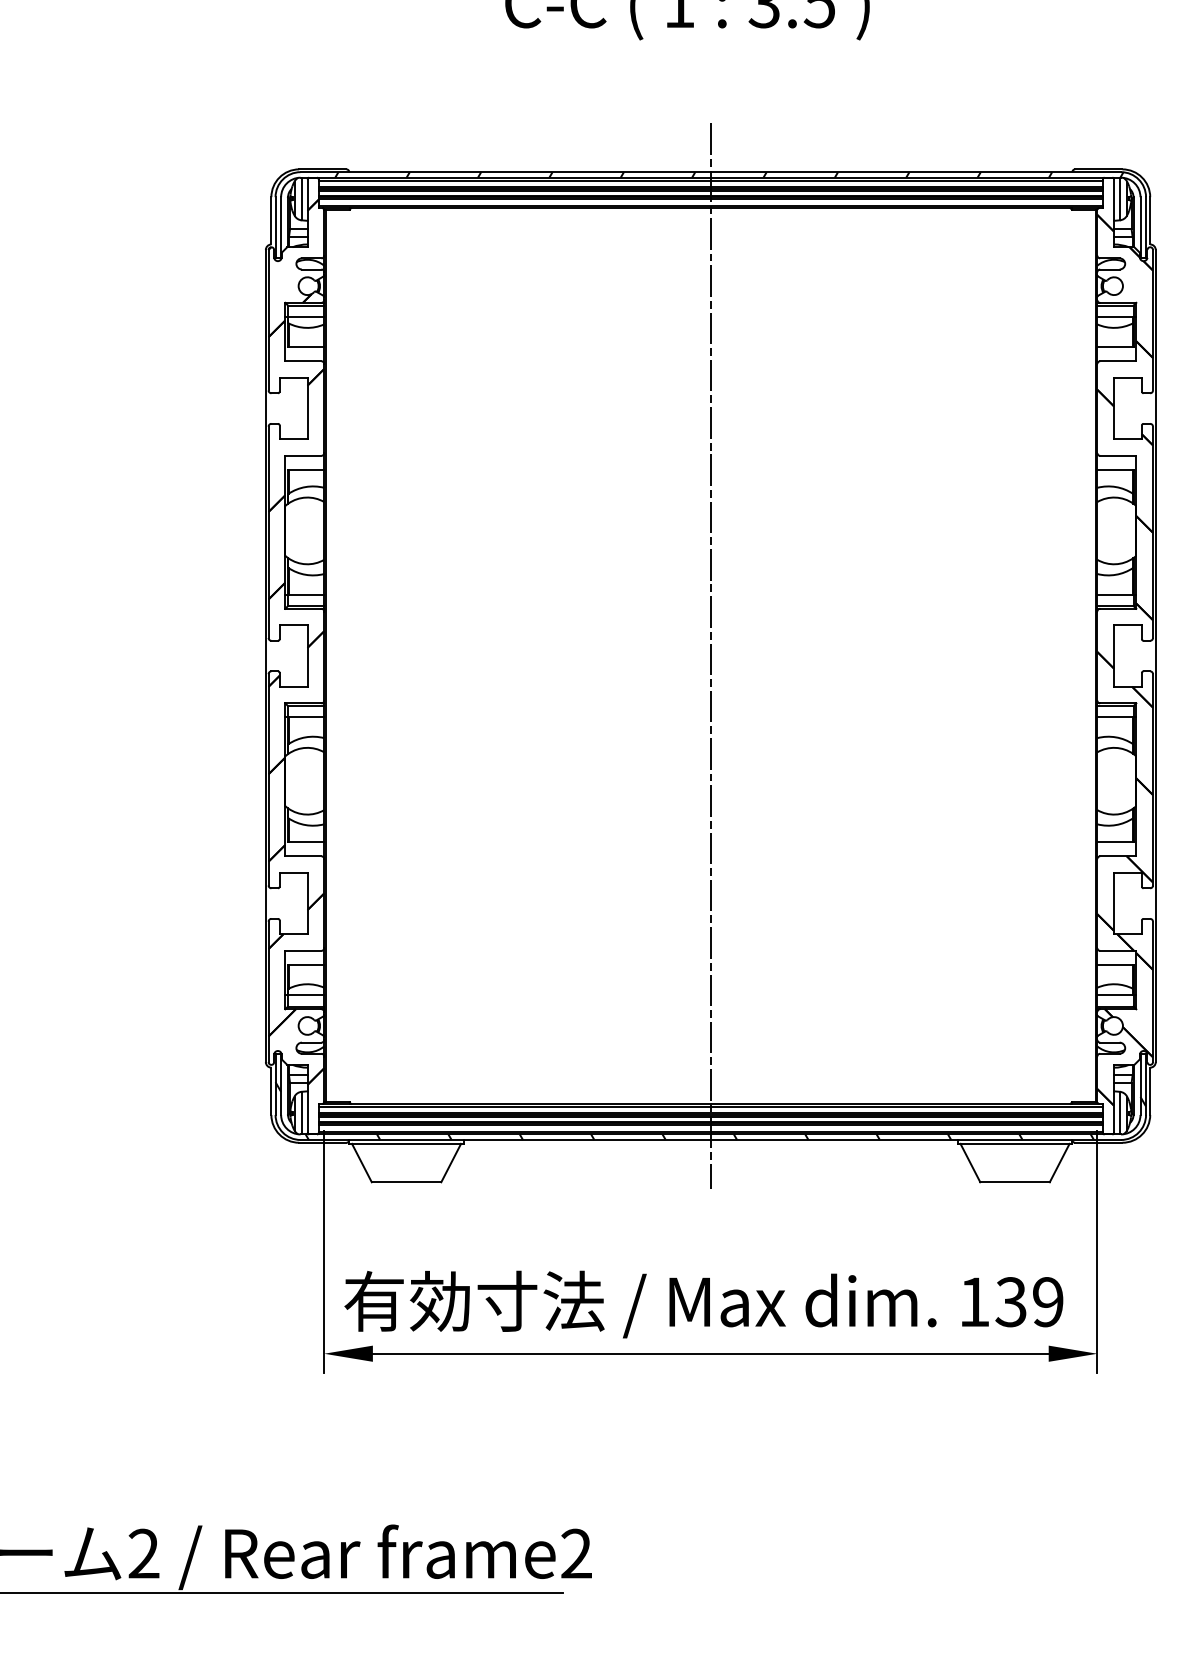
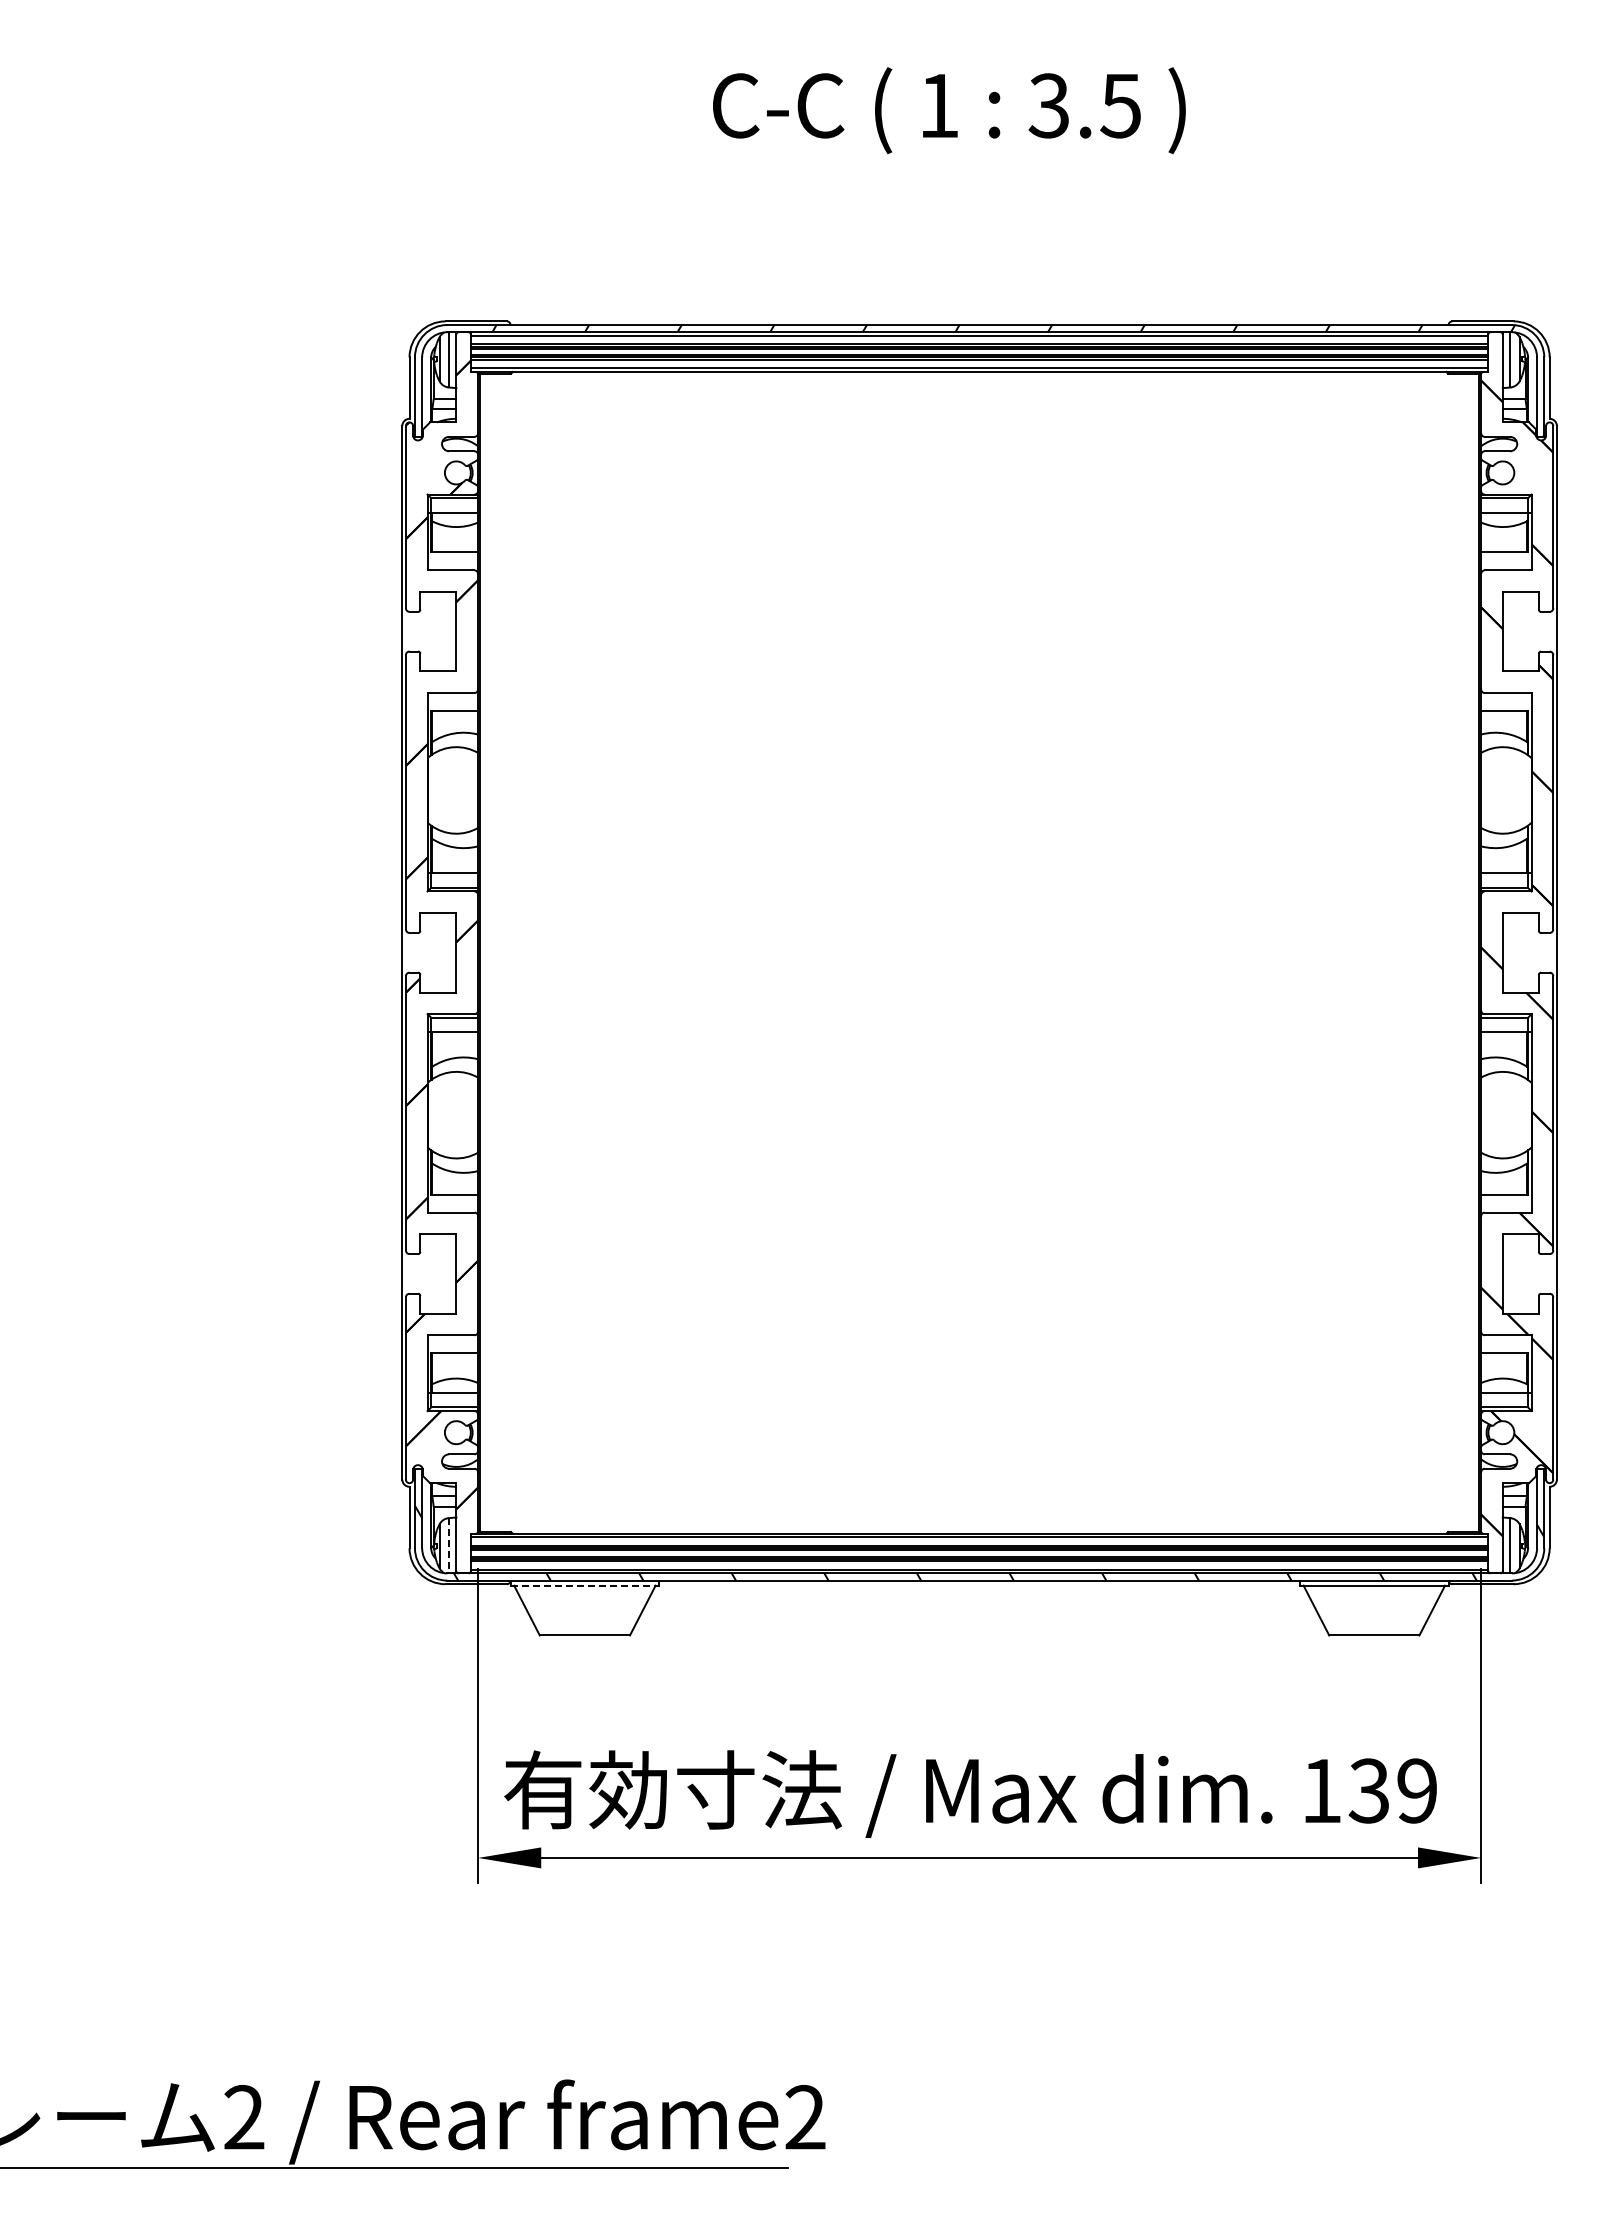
line: (710, 655) -> (979, 952), removed
line: (301, 1112) -> (448, 1545), solid -> dashed
line: (407, 1143) -> (585, 1585), solid -> dashed

